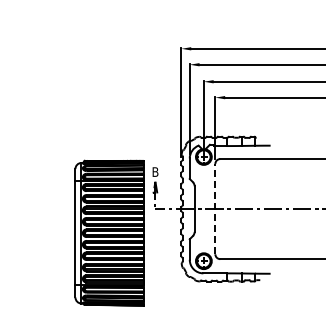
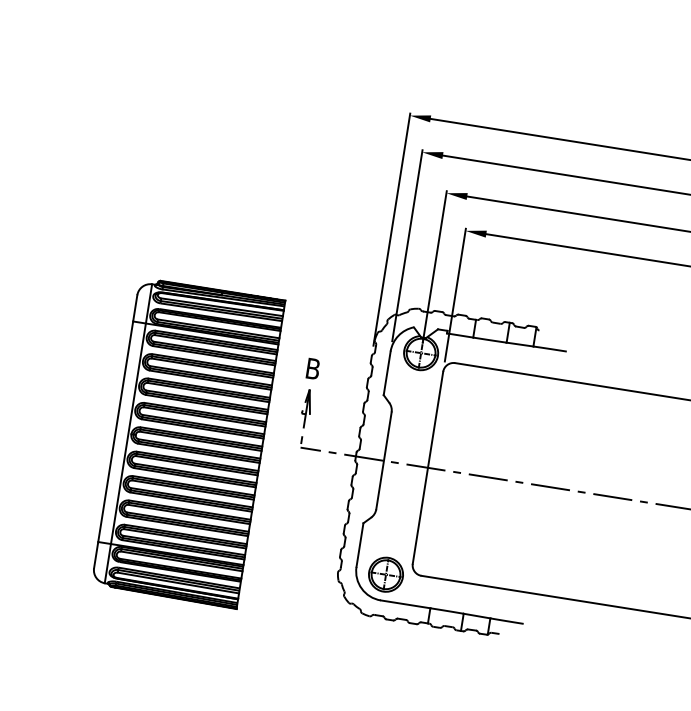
line: (215, 208) -> (428, 466), dashed -> solid
part: (109, 232) -> (188, 441), moved

